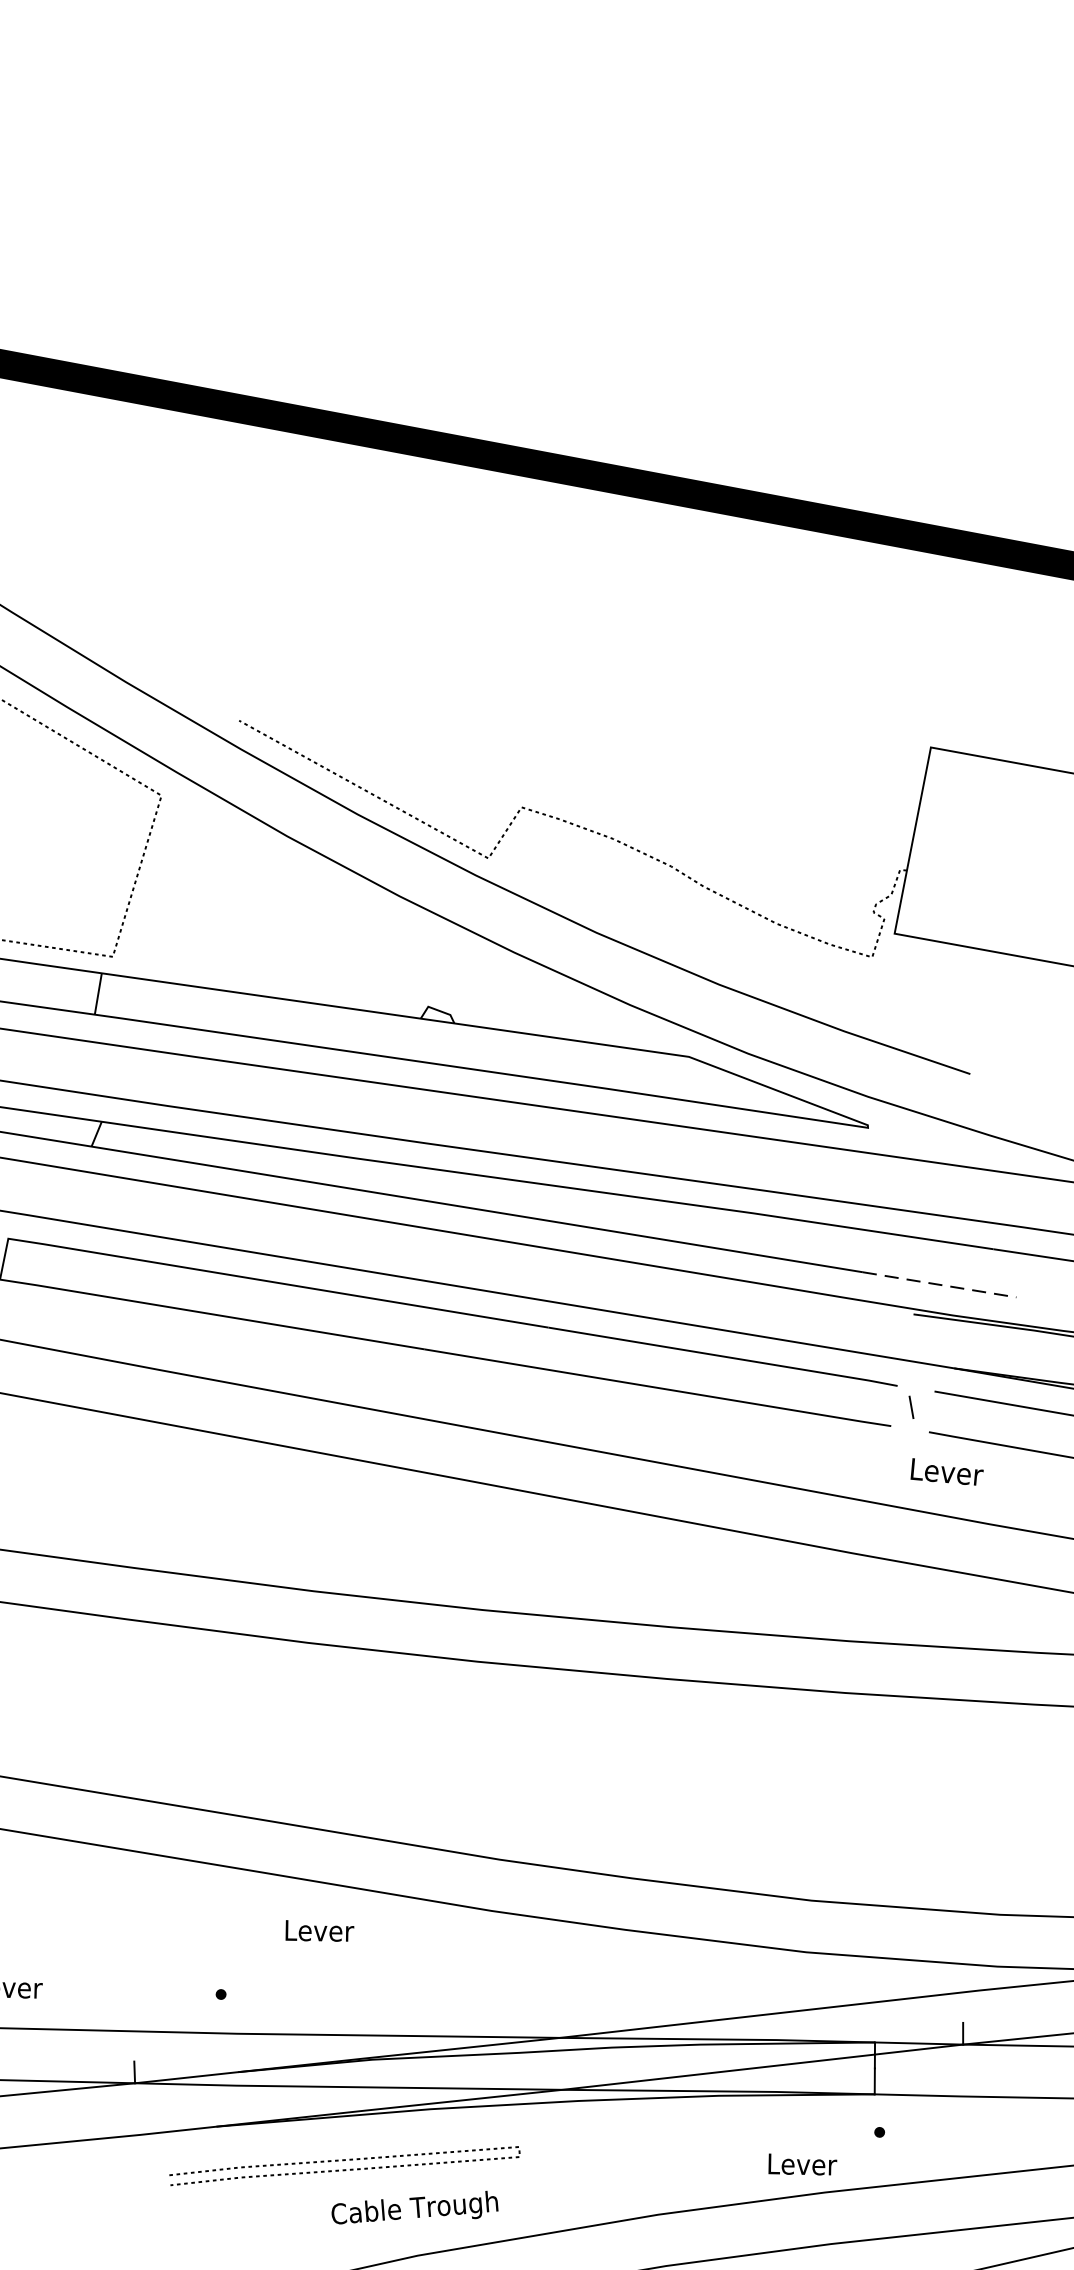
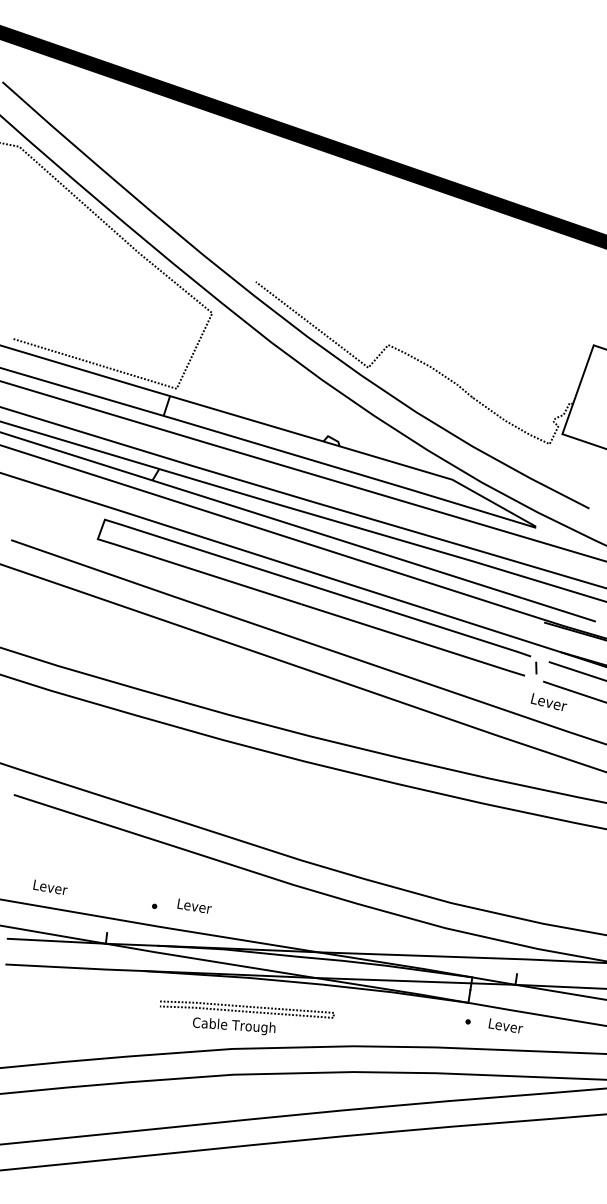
line: (940, 1283) -> (559, 609), dashed -> solid
text: (319, 1929) -> (194, 905), moved
text: (801, 2163) -> (505, 1025), moved
curve: (344, 2167) -> (246, 1010), moved

